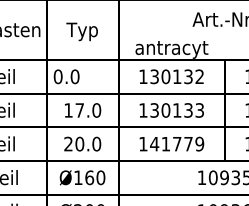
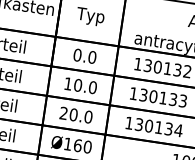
text: (66, 76) -> (84, 56), moved
text: (79, 110) -> (77, 85), 17.0 -> 10.0
text: (177, 143) -> (159, 127), 141779 -> 130134

